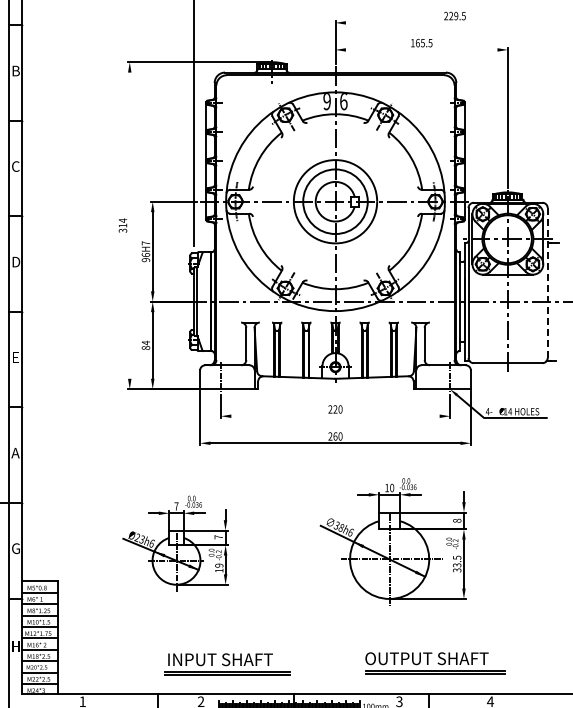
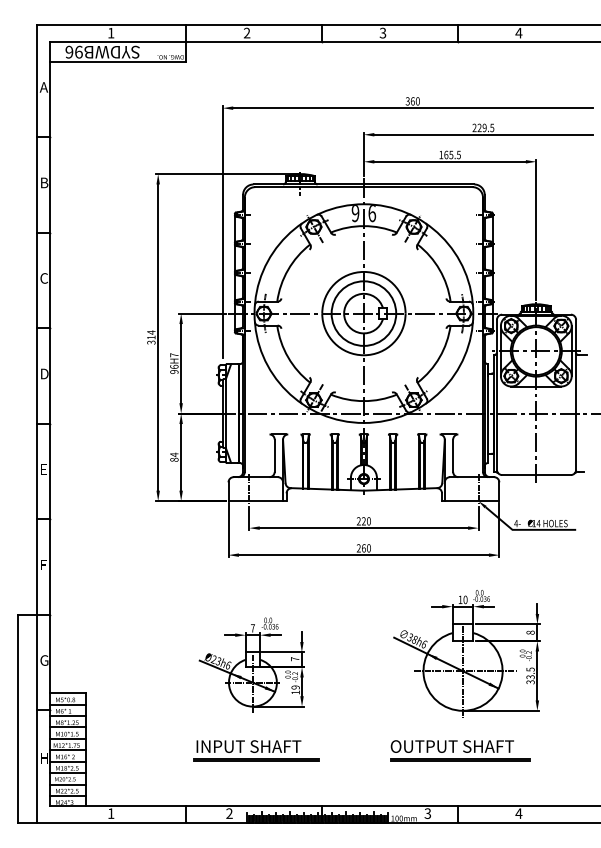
line: (455, 22) -> (483, 134), added
line: (421, 49) -> (449, 161), added
line: (130, 225) -> (158, 337), added
line: (548, 282) -> (576, 394), dashed -> solid
line: (335, 416) -> (363, 528), added
text: (15, 452) -> (43, 564), A -> F
part: (393, 541) -> (466, 653), moved
part: (175, 542) -> (251, 664), moved
part: (435, 662) -> (460, 750), moved
part: (228, 663) -> (256, 750), moved

